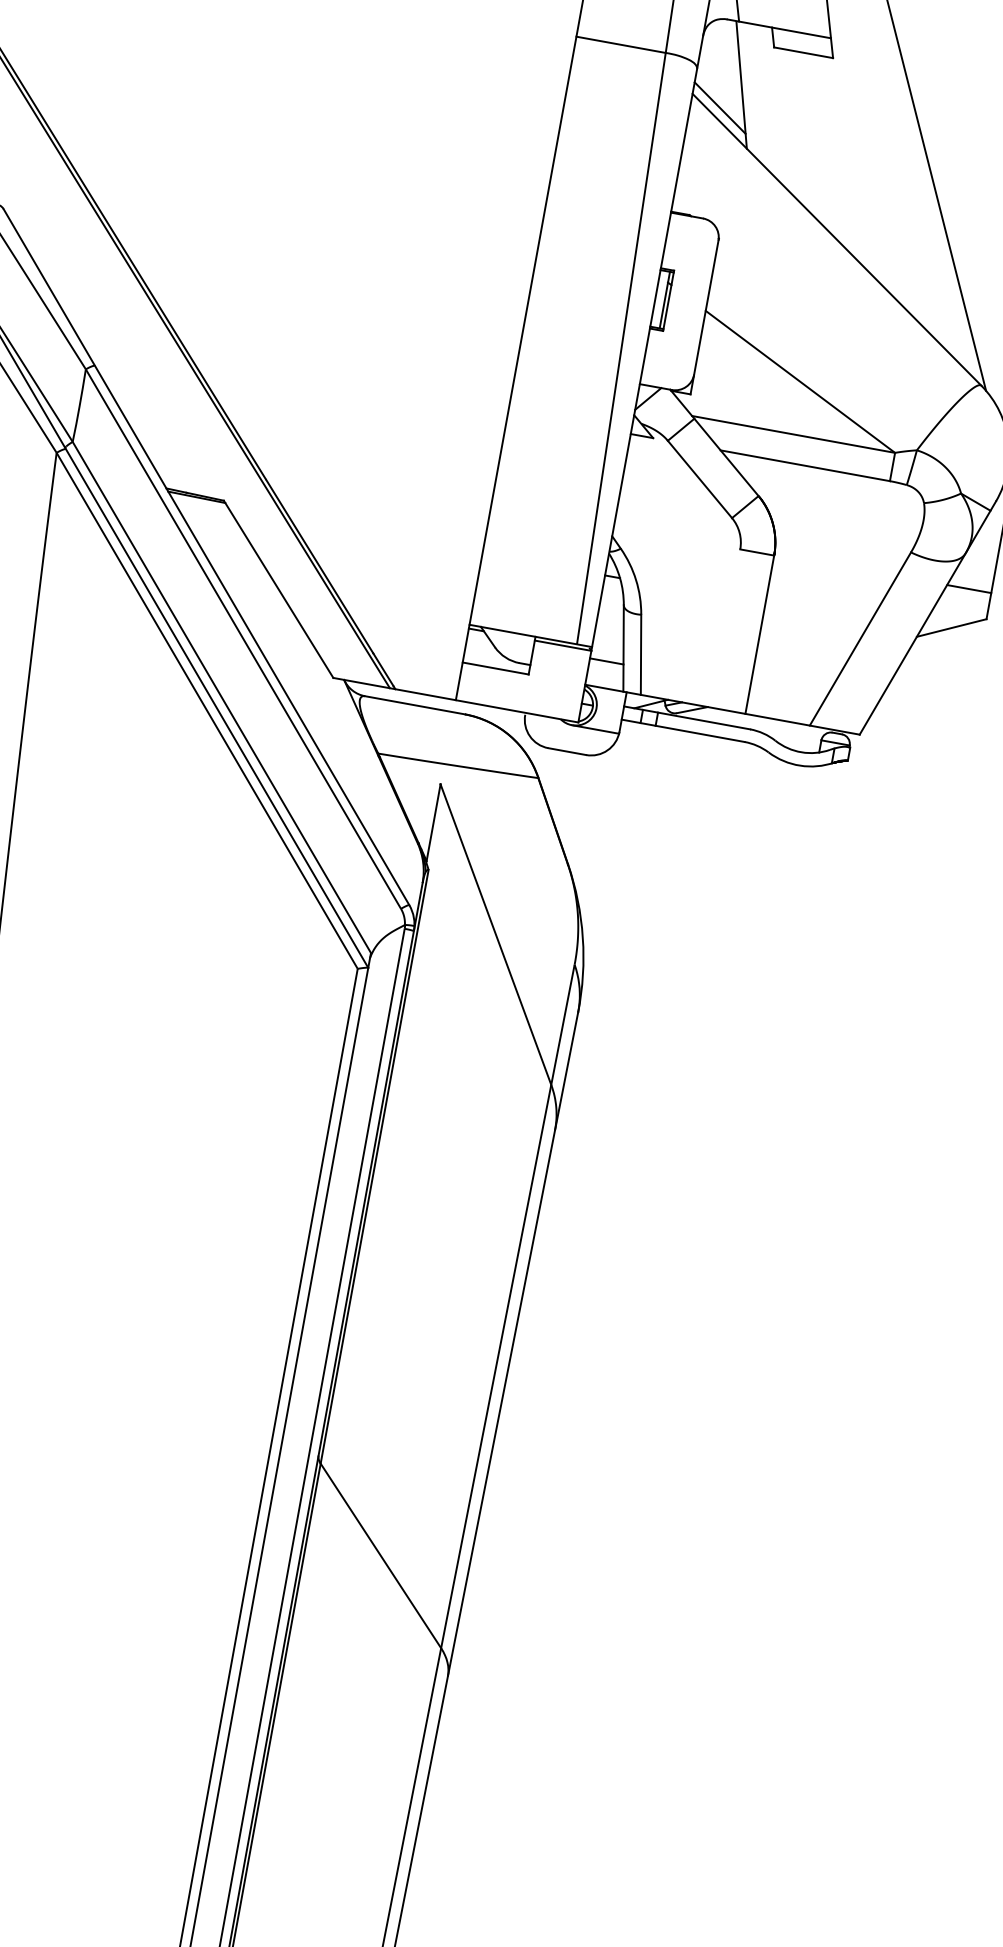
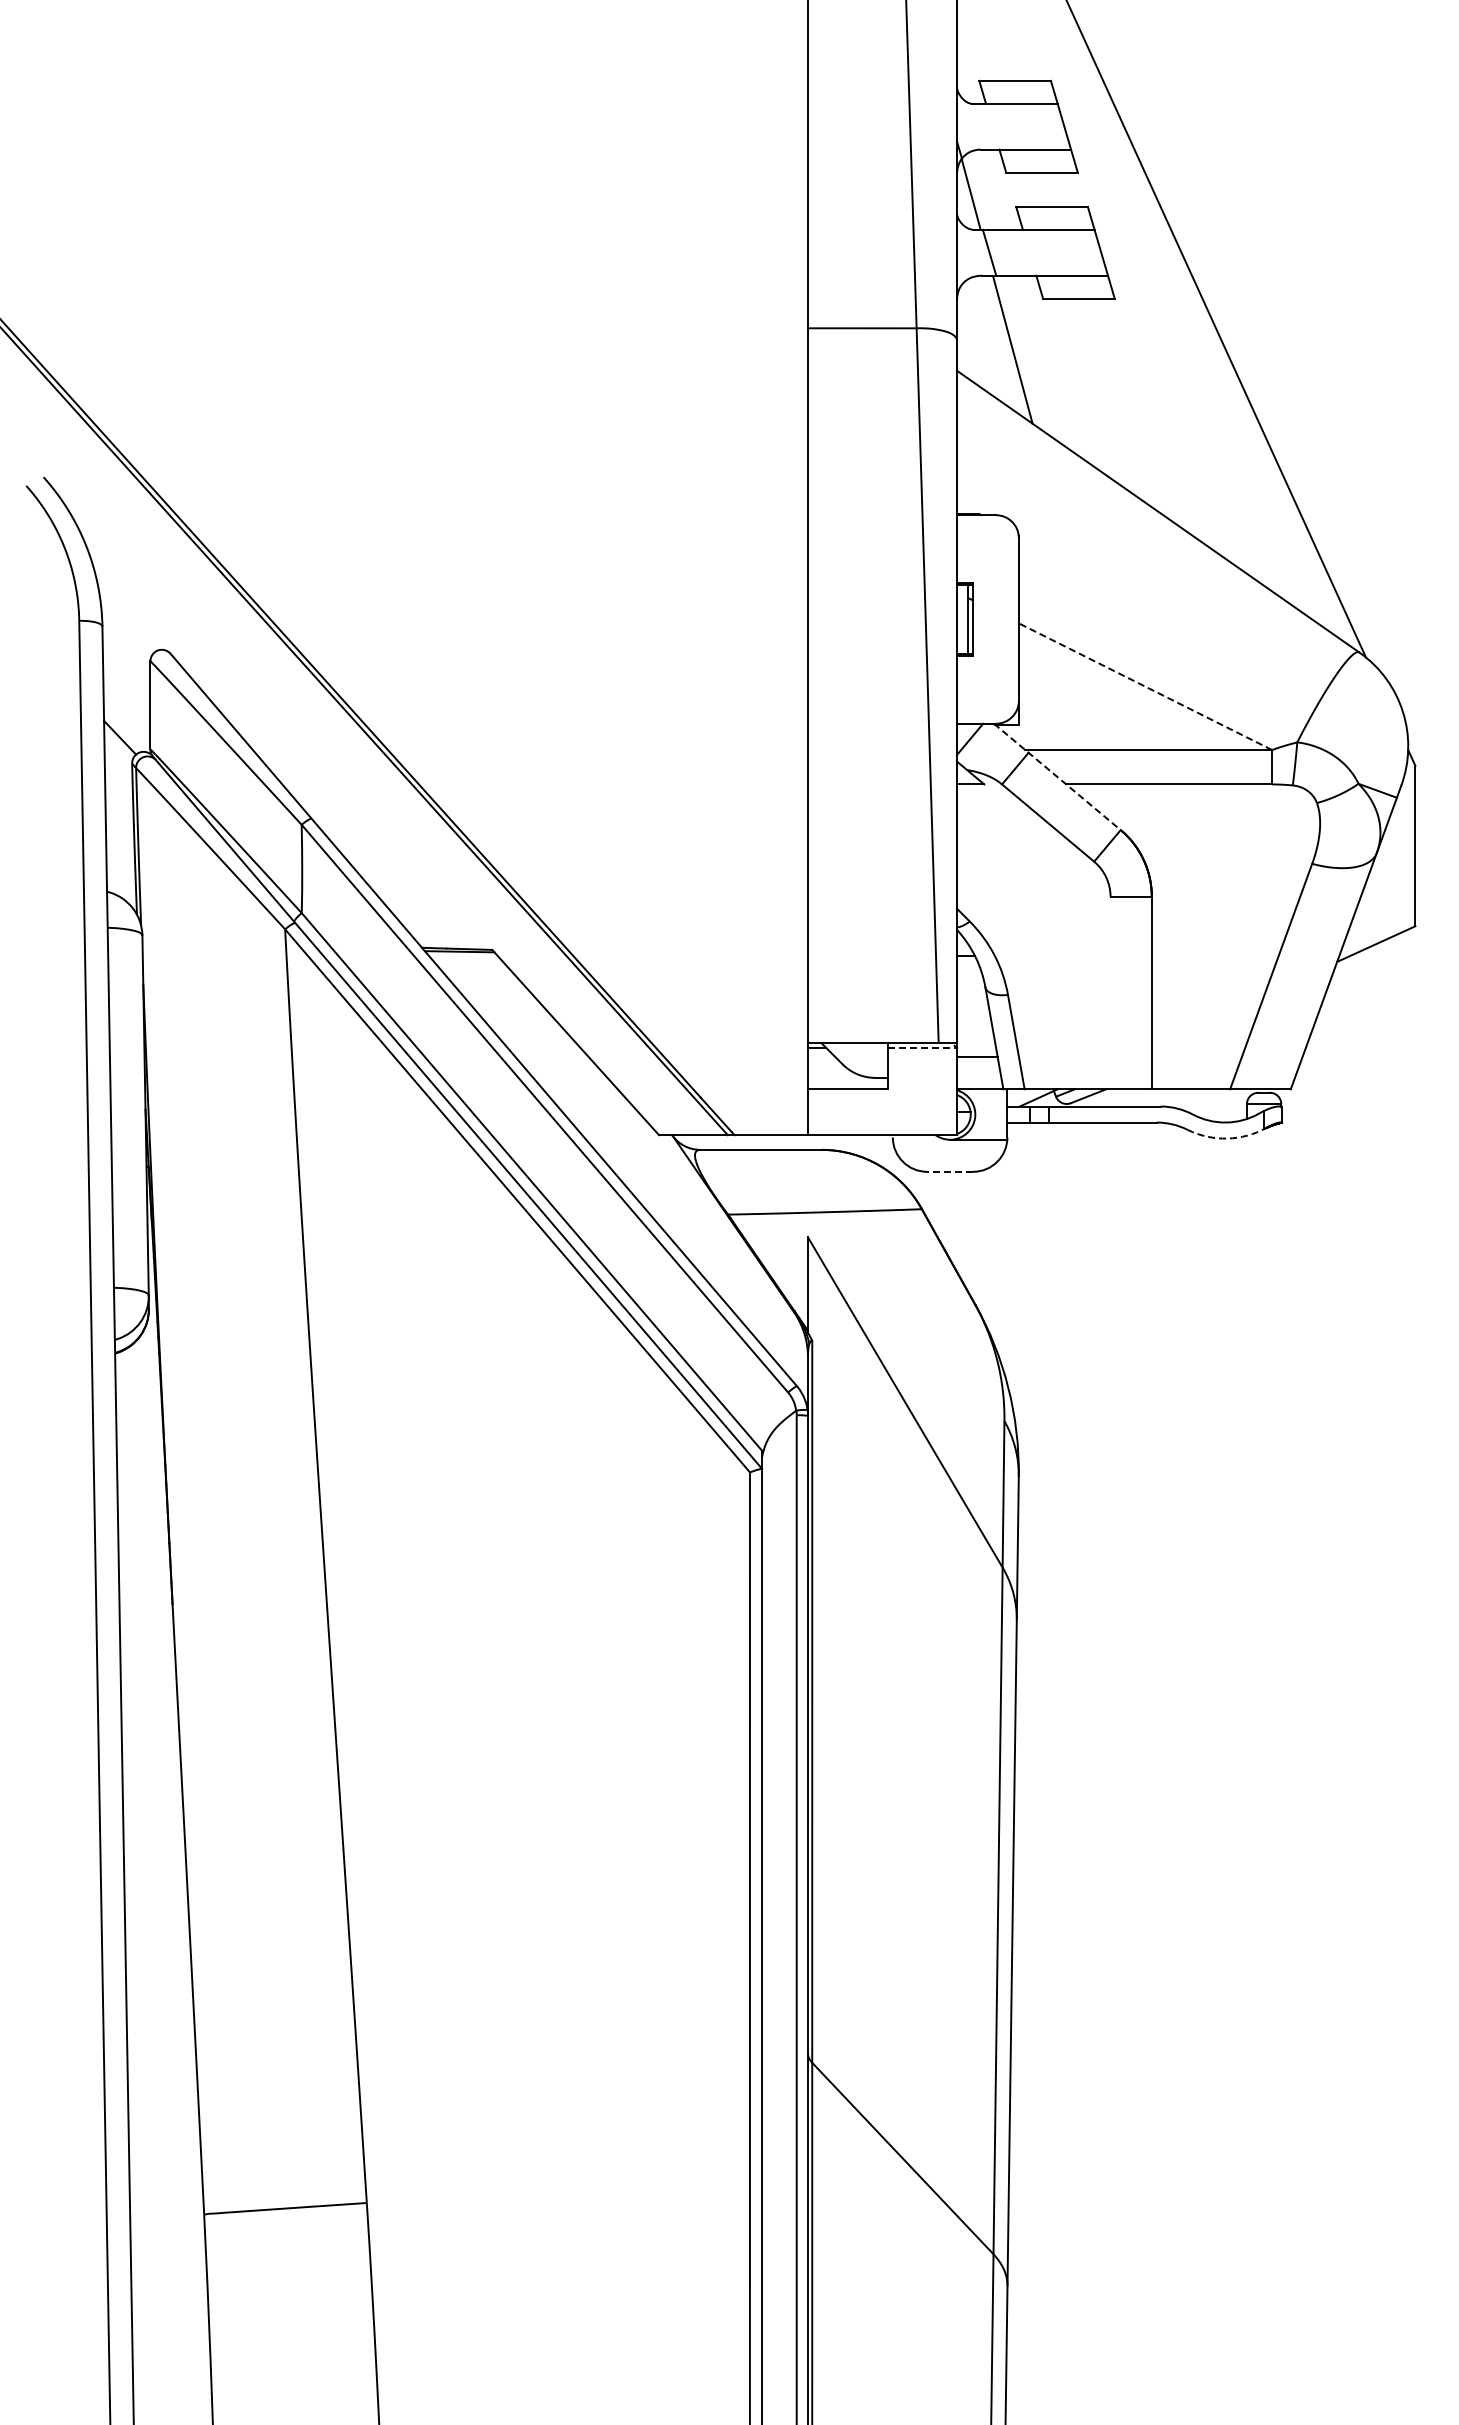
line: (720, 108) -> (992, 381), removed
line: (800, 381) -> (1145, 686), solid -> dashed
line: (715, 444) -> (1059, 778), solid -> dashed
line: (969, 589) -> (1388, 894), removed
line: (563, 646) -> (923, 1048), solid -> dashed
line: (567, 751) -> (950, 1171), solid -> dashed
arc: (800, 765) -> (1227, 1138), solid -> dashed

